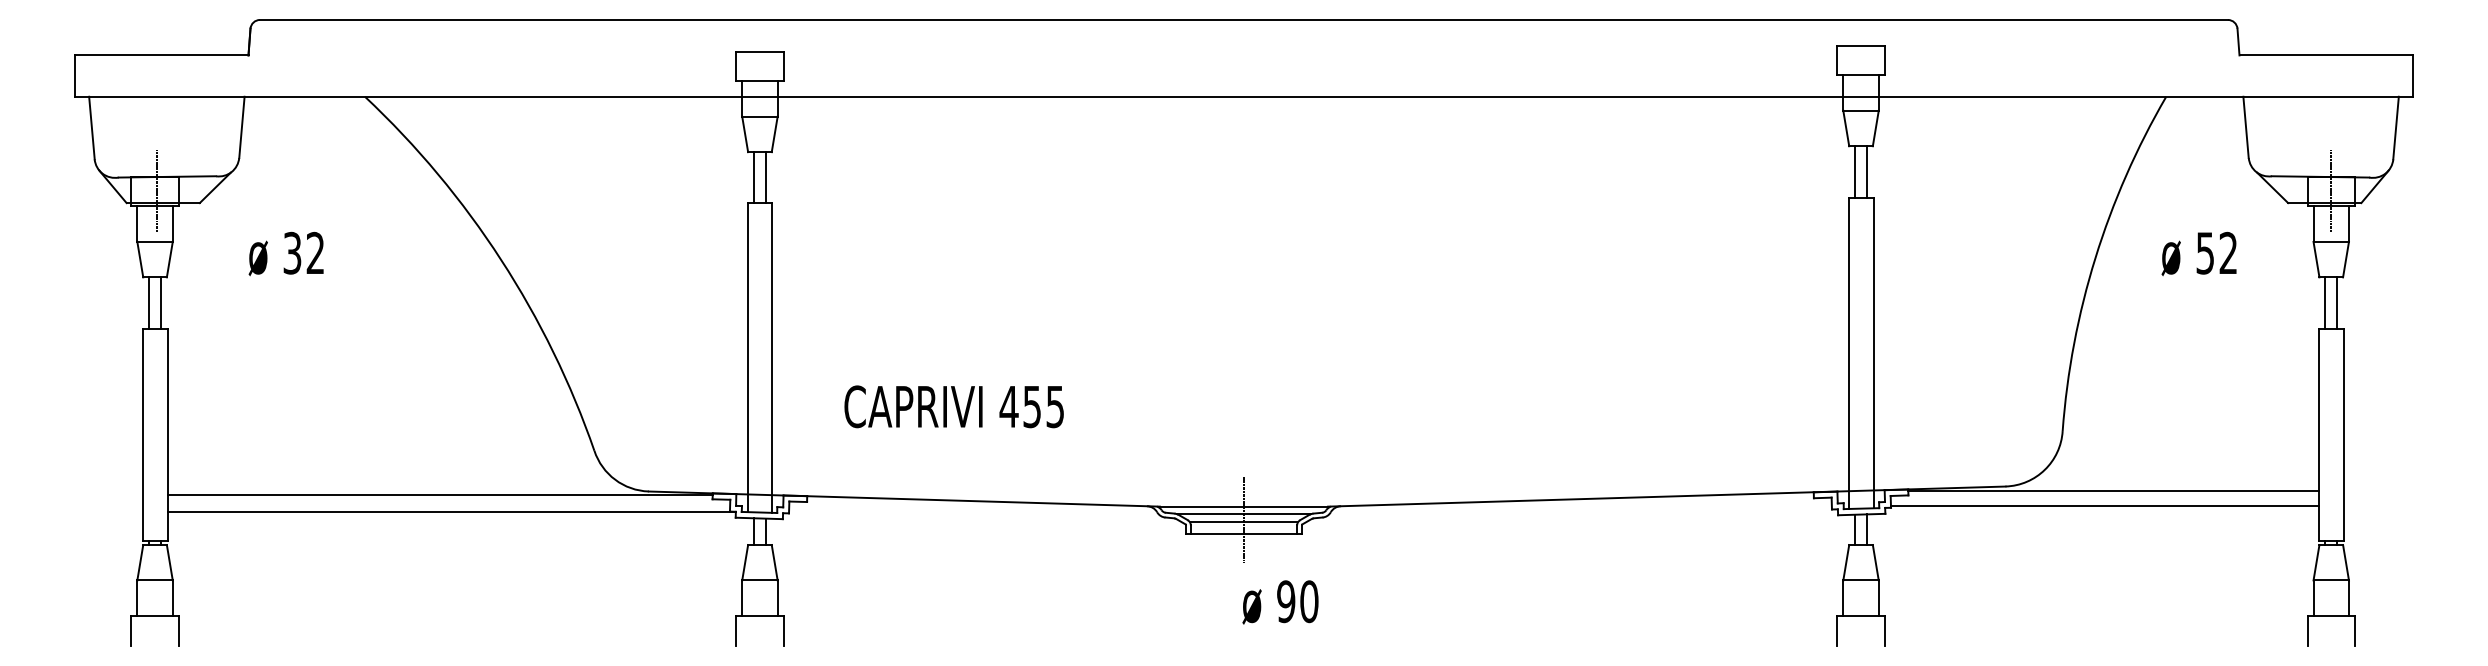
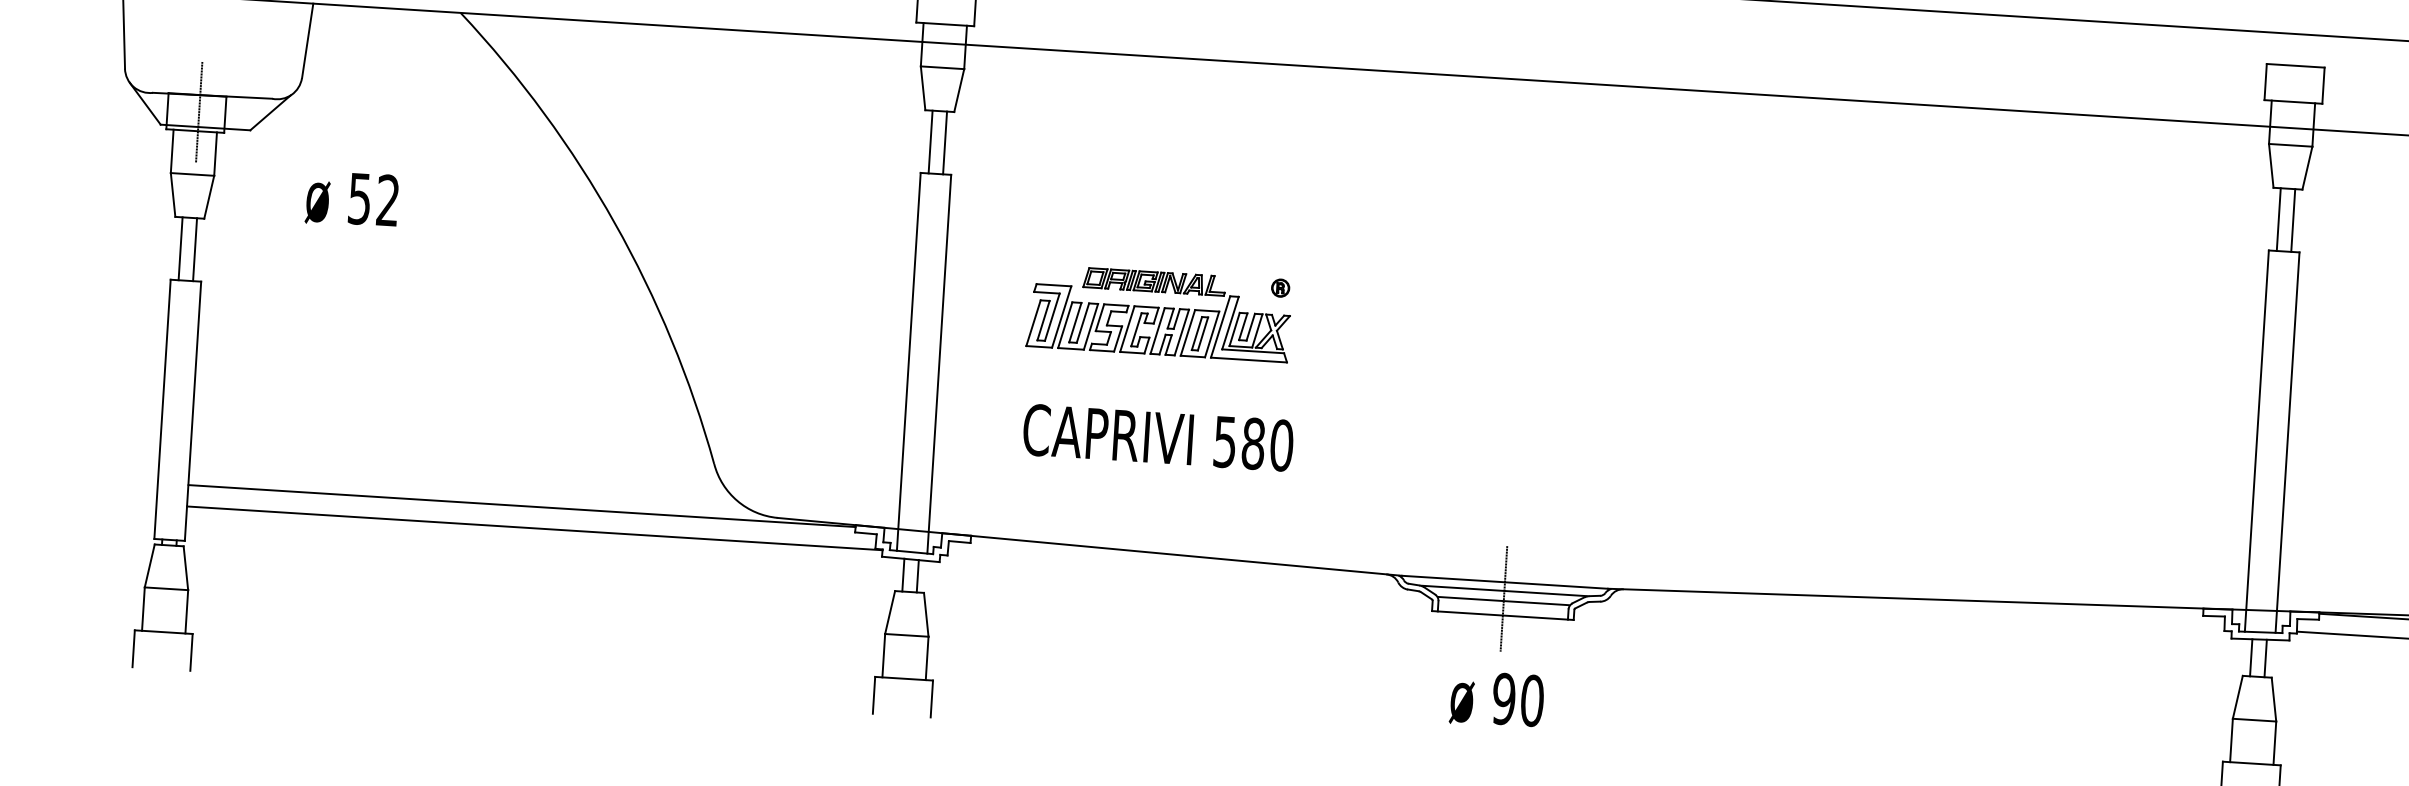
text: (292, 252) -> (359, 197), 32 -> 52
part: (948, 304) -> (1158, 312), added
text: (1031, 406) -> (1252, 443), 455 -> 580
text: (1280, 602) -> (1496, 699), moved

